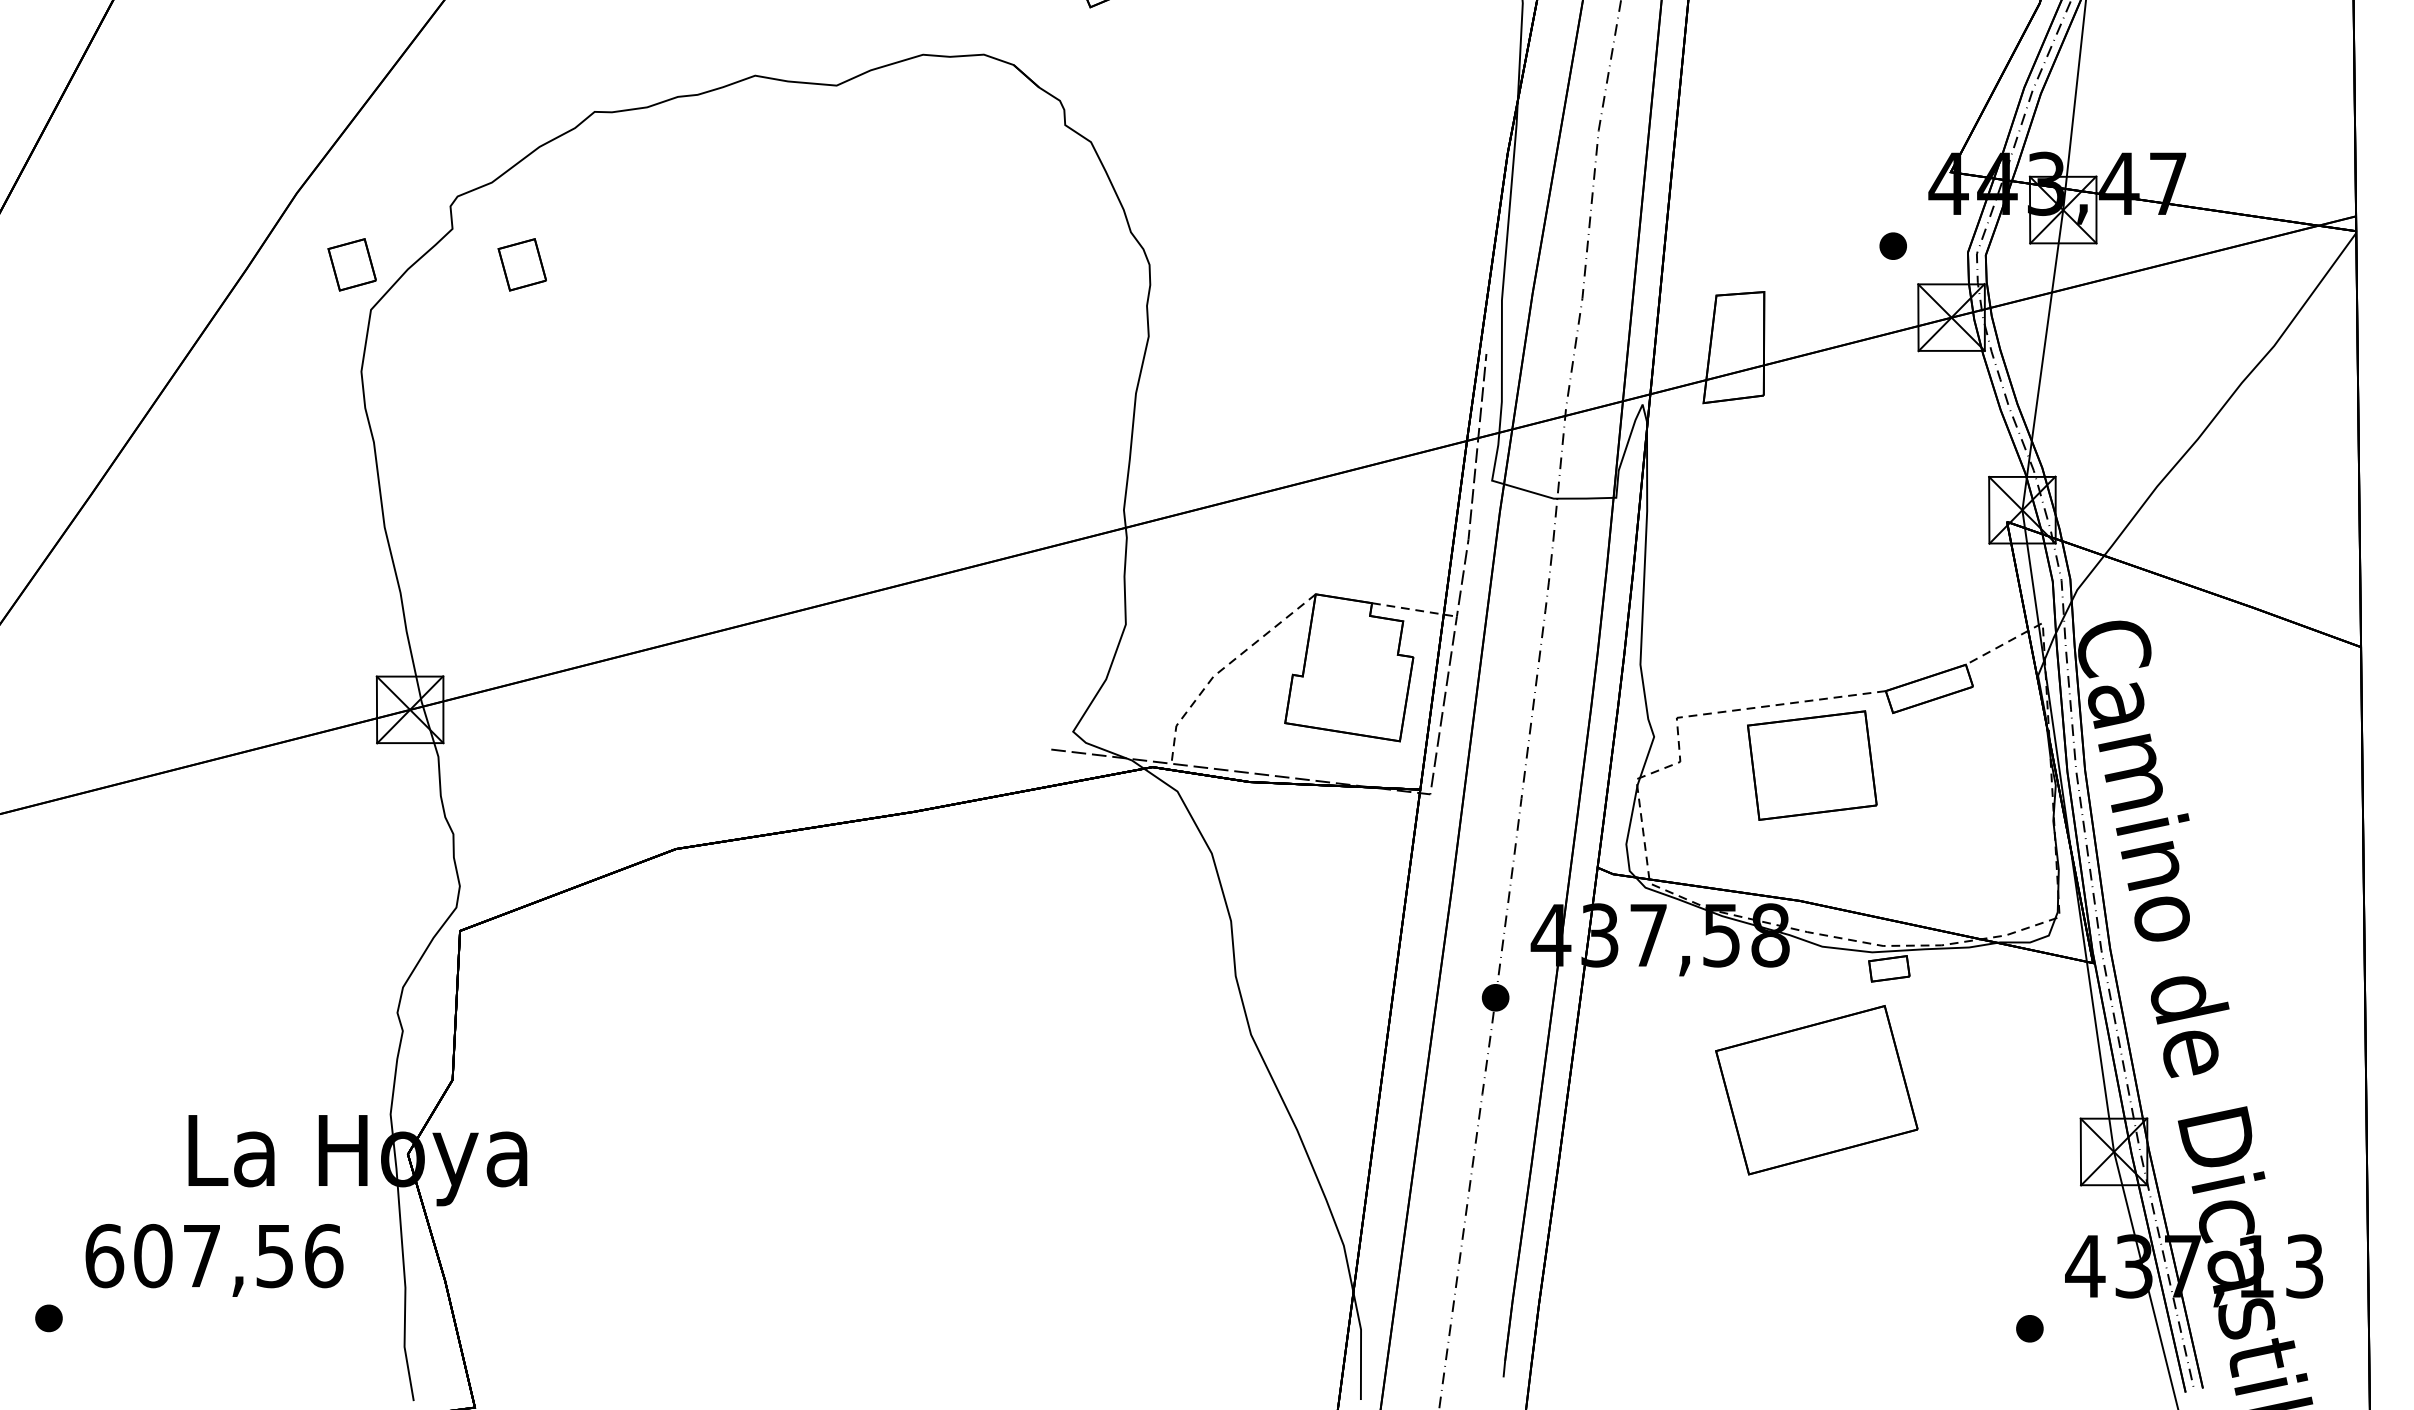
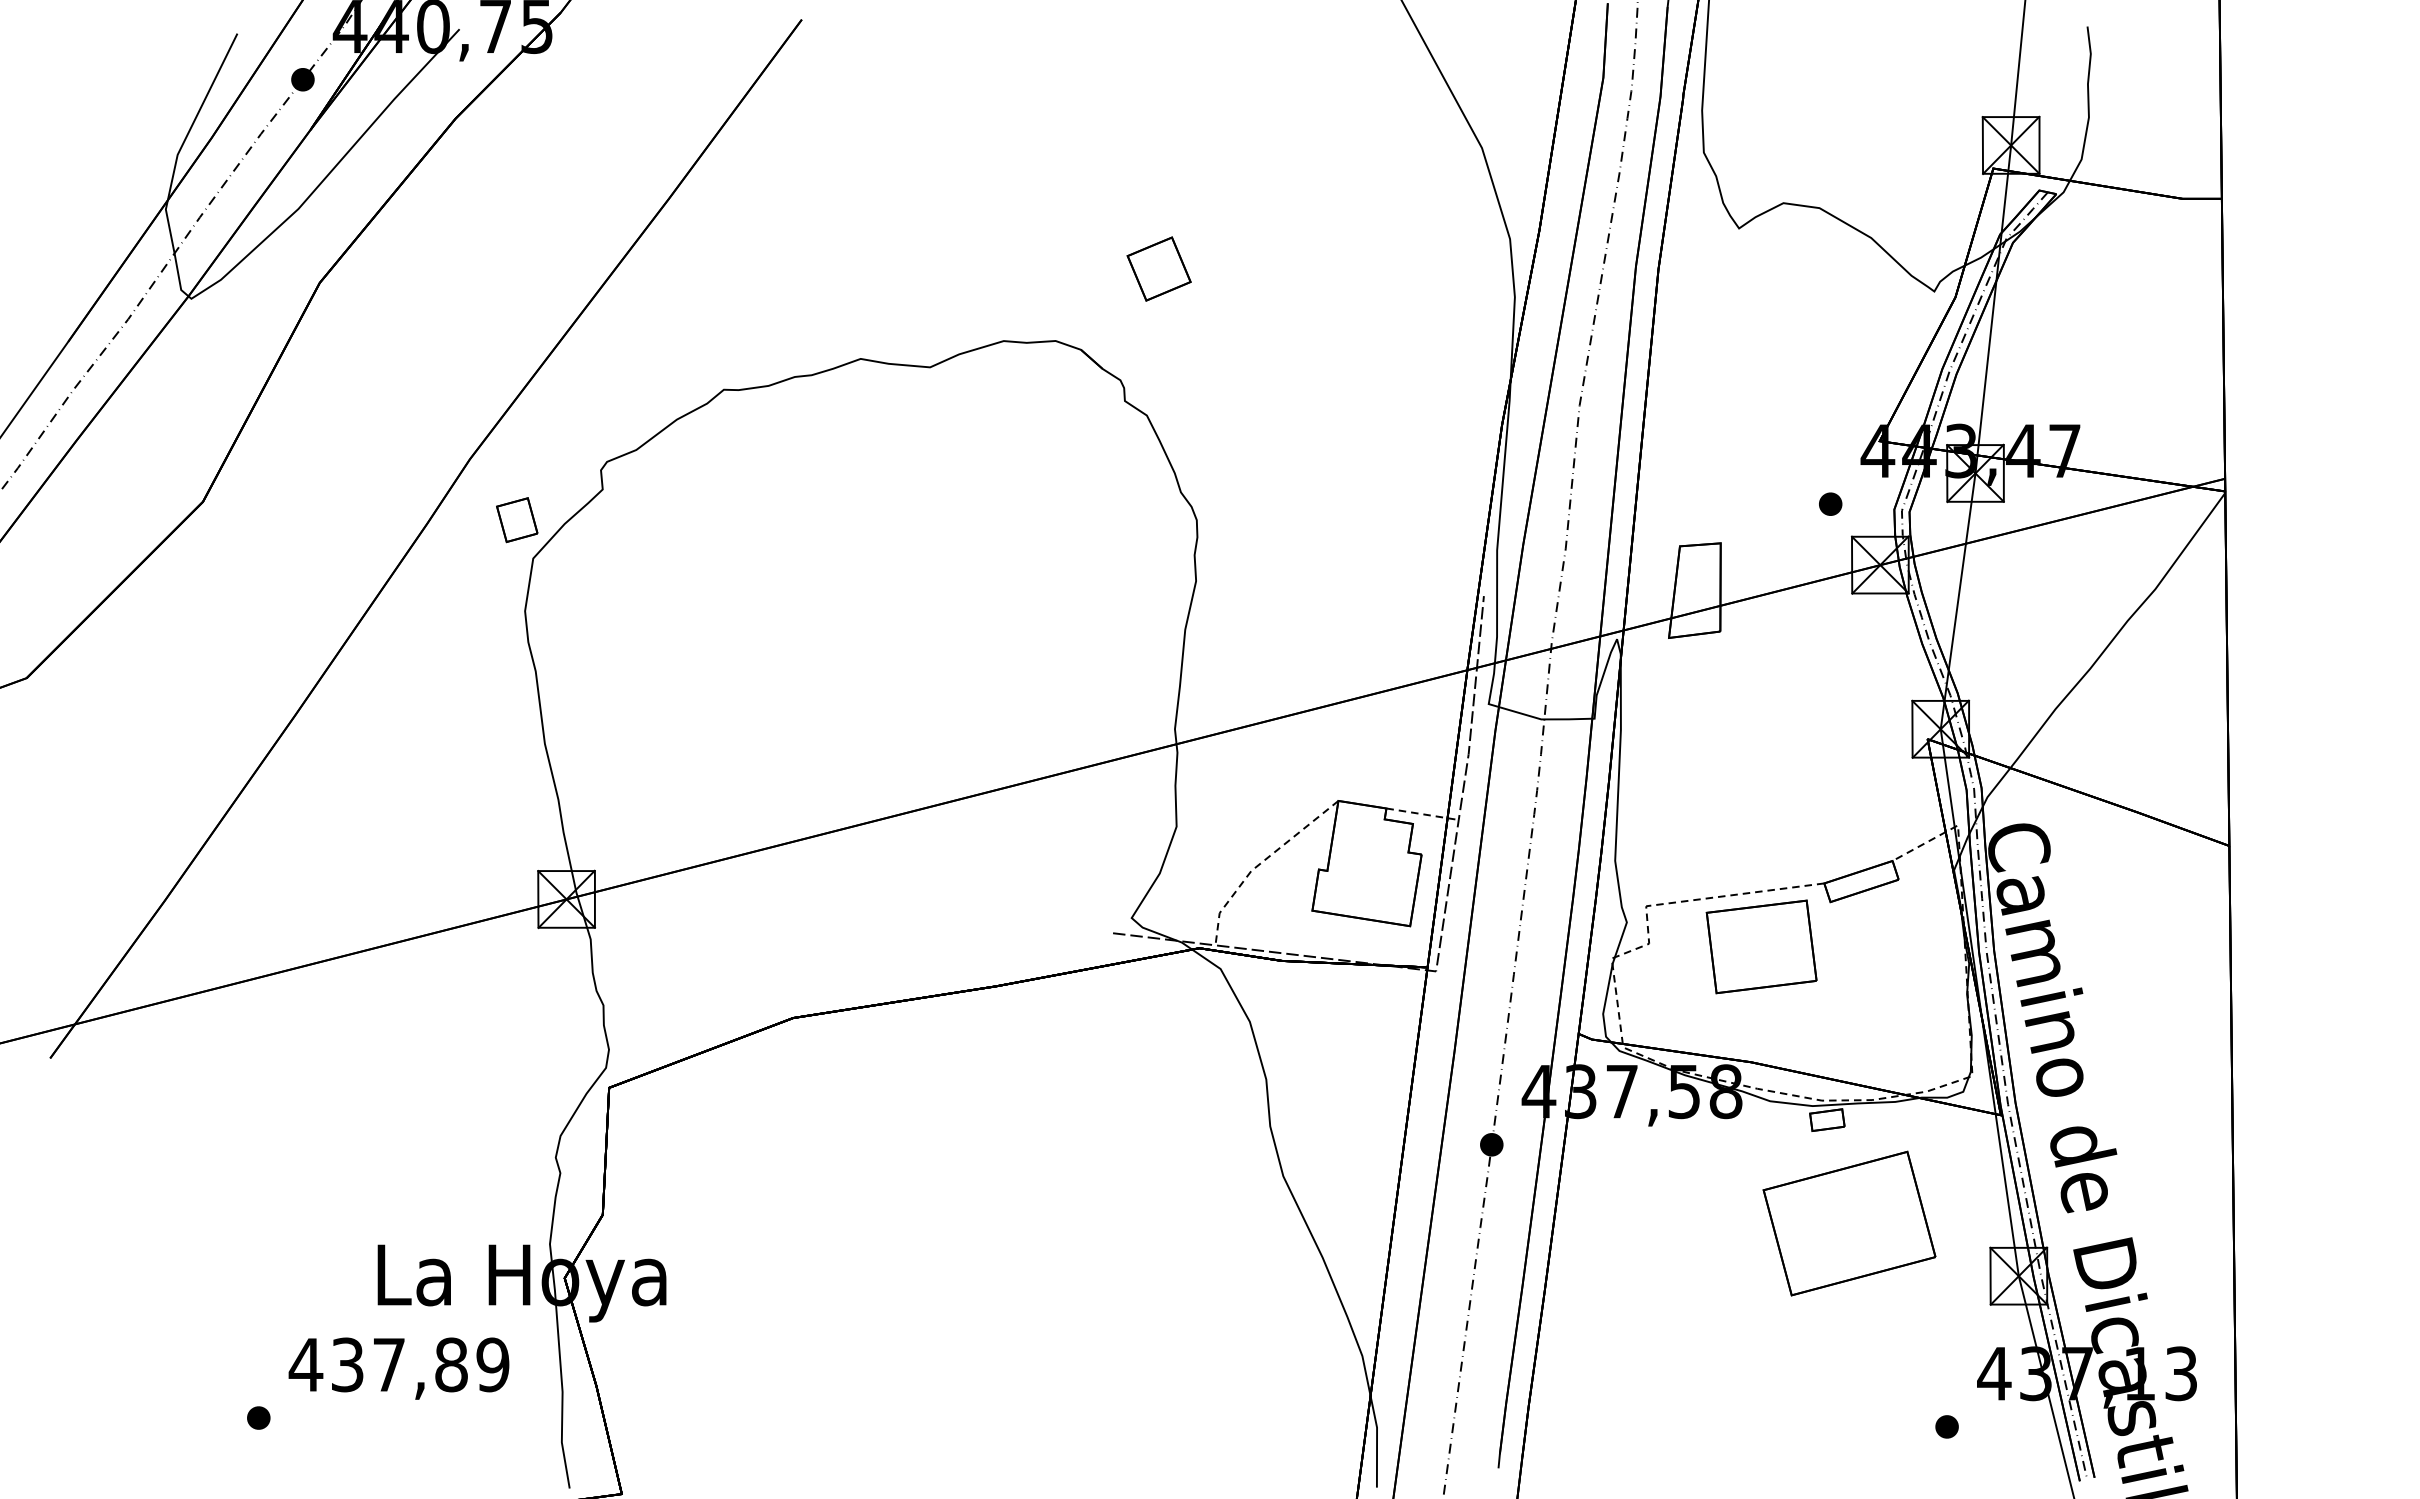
part: (522, 265) -> (662, 520), removed
part: (1816, 1090) -> (1849, 1223), moved
text: (212, 1255) -> (398, 1364), 607,56 -> 437,89

